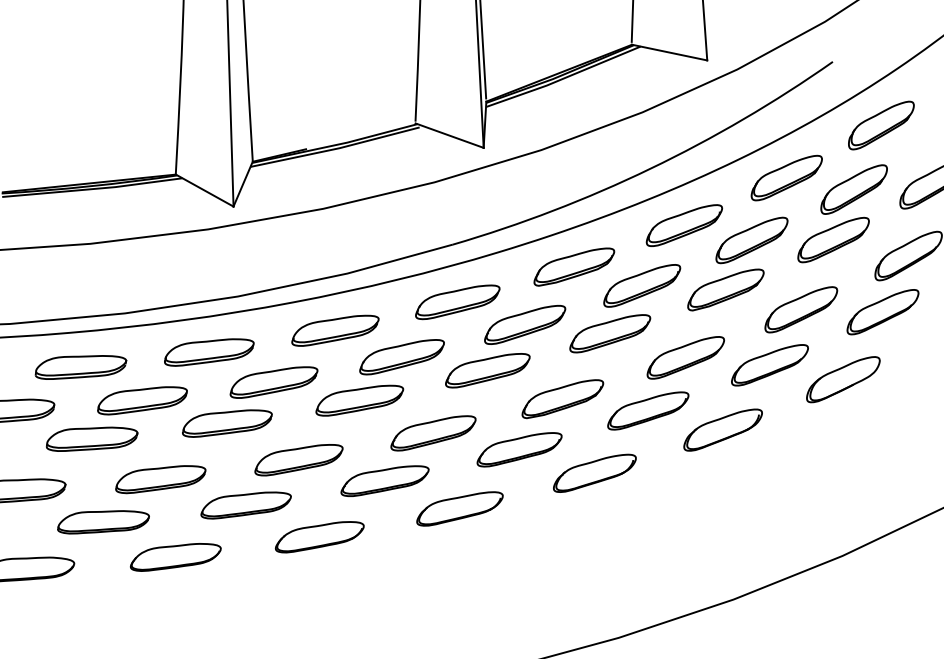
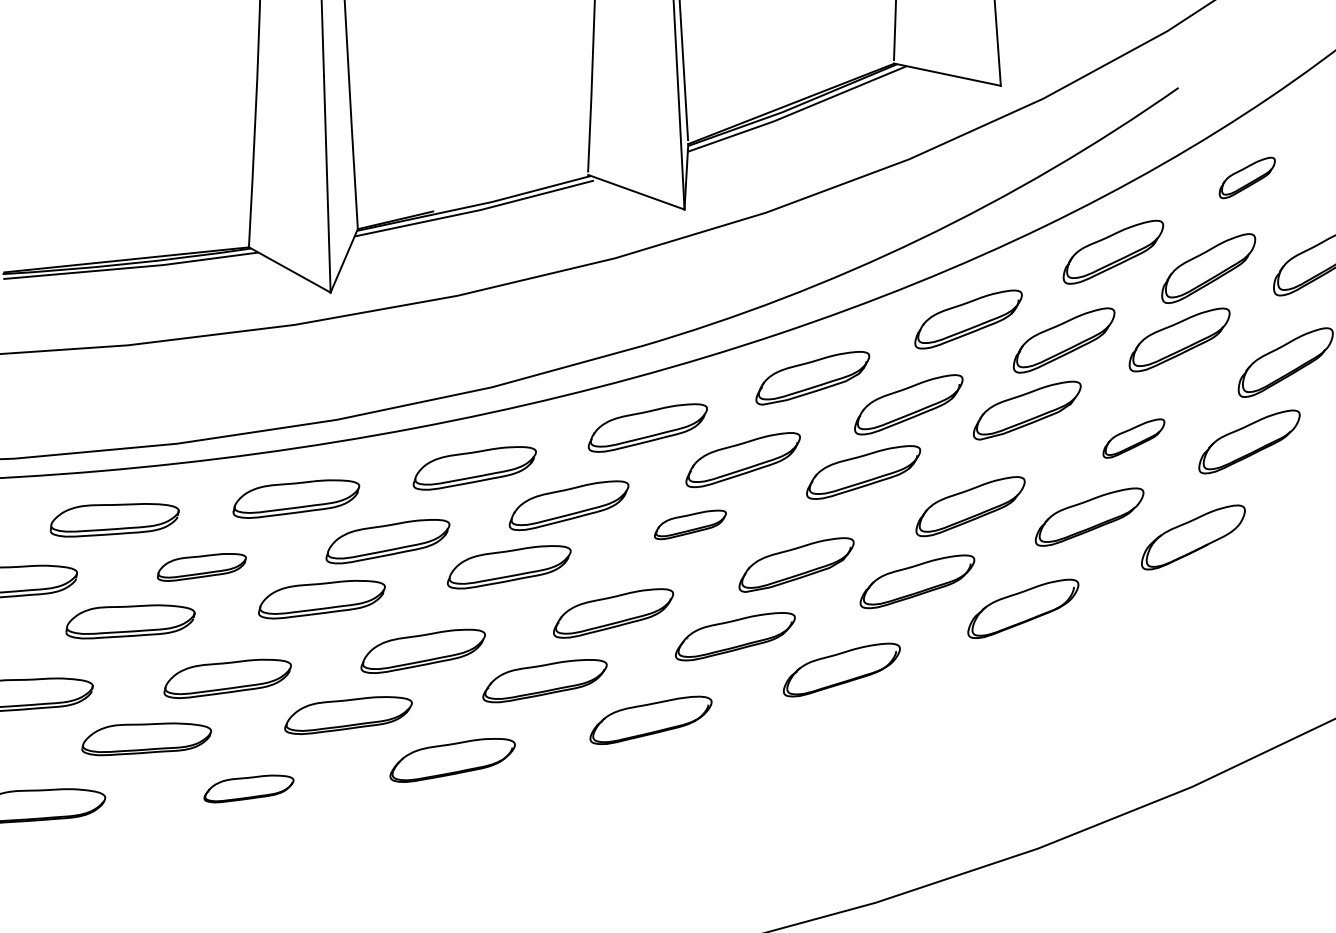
part: (881, 125) -> (1247, 177), size x0.6
part: (801, 309) -> (1133, 438), size x0.6
part: (487, 370) -> (690, 524), size x0.6
part: (142, 400) -> (201, 567), size x0.7
part: (175, 557) -> (248, 788), size x0.7

